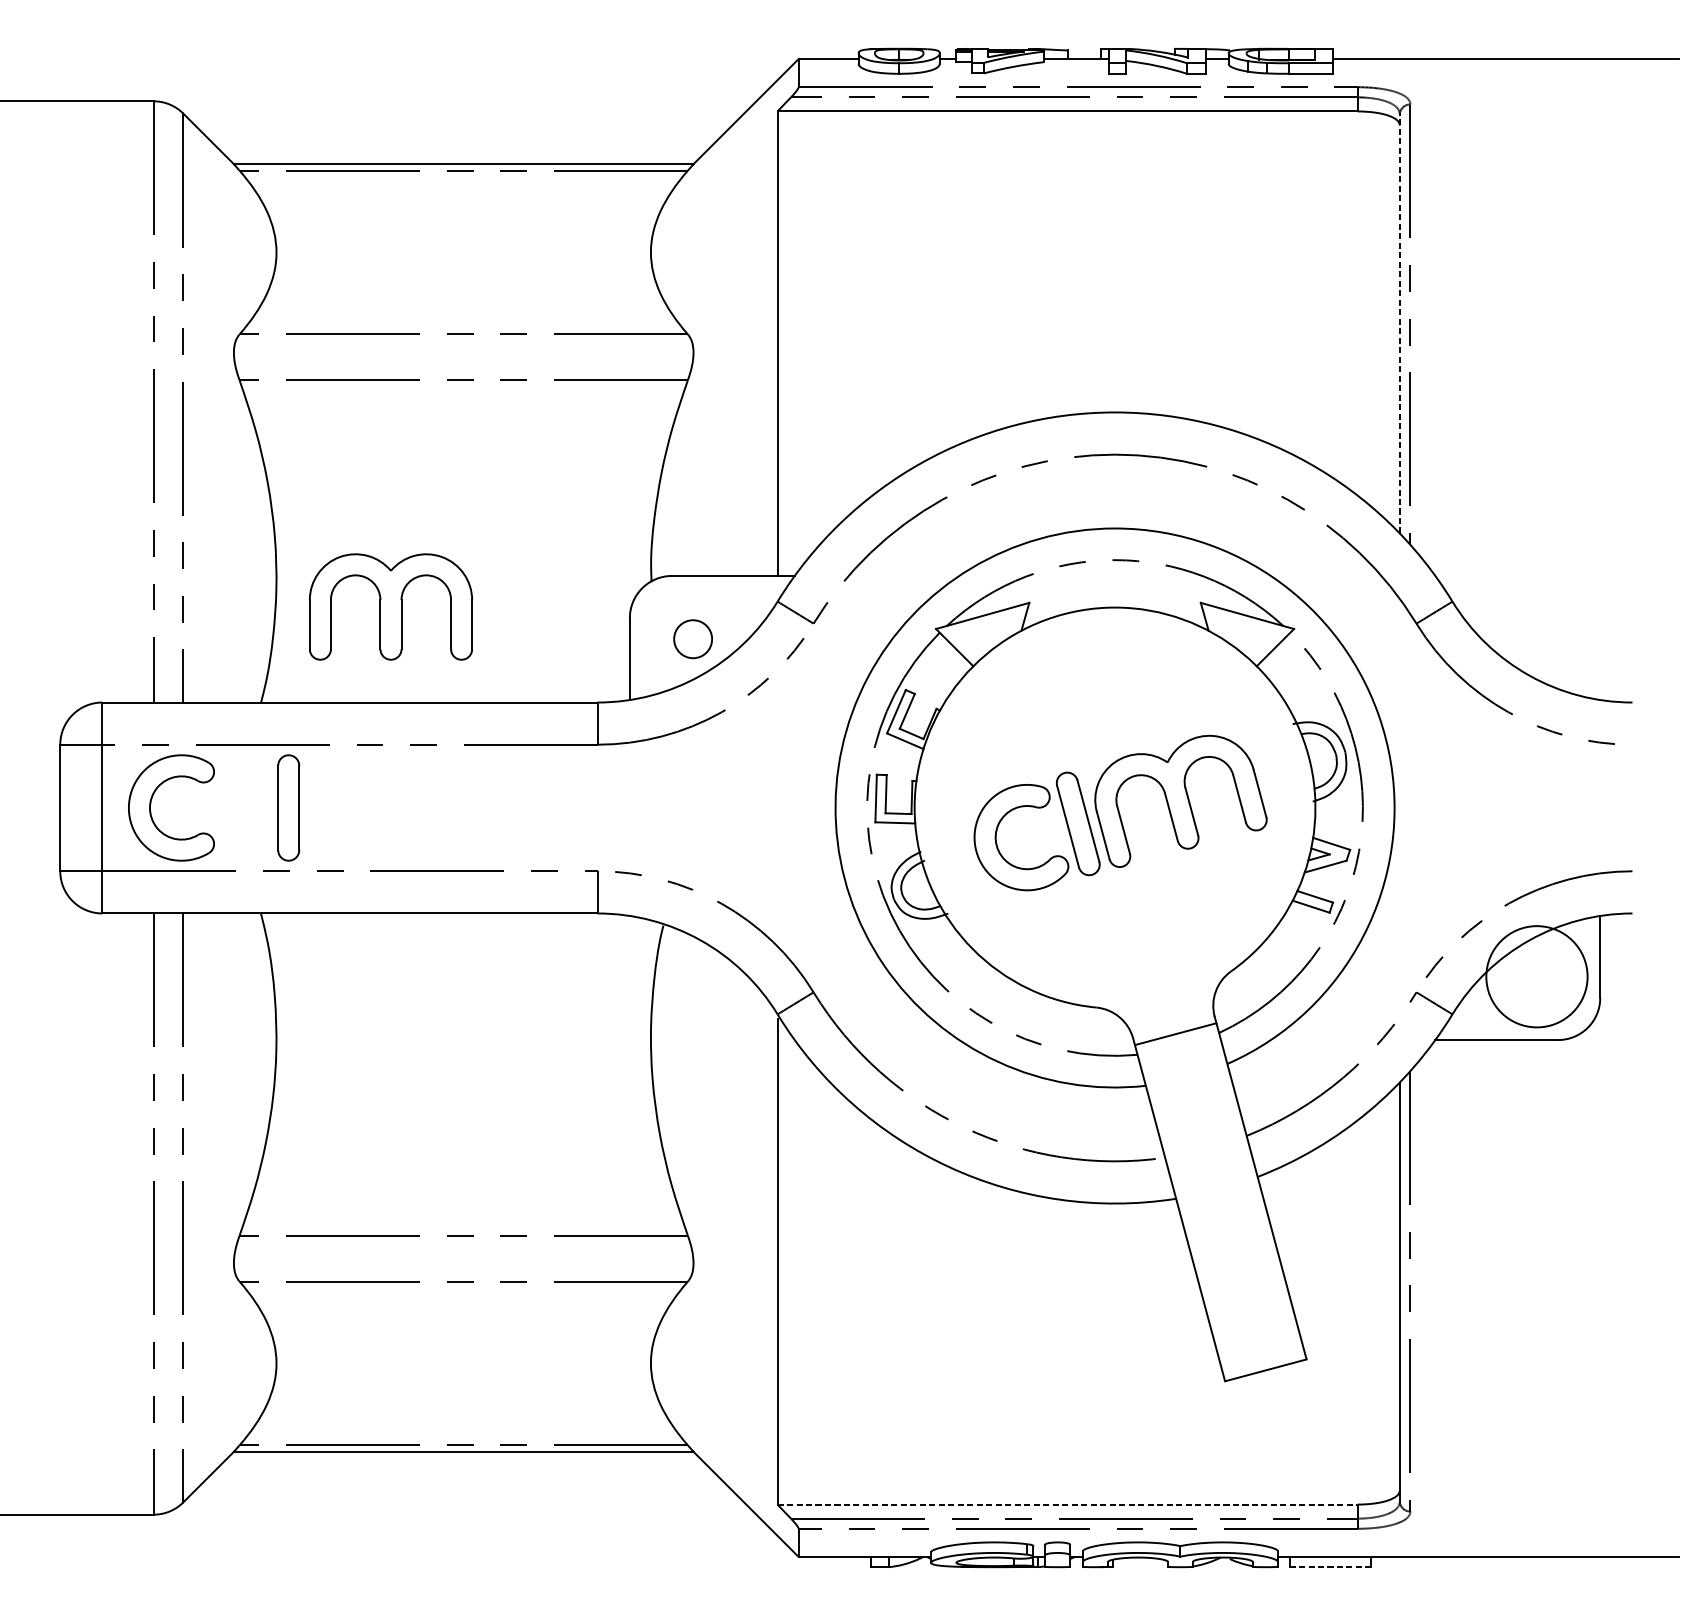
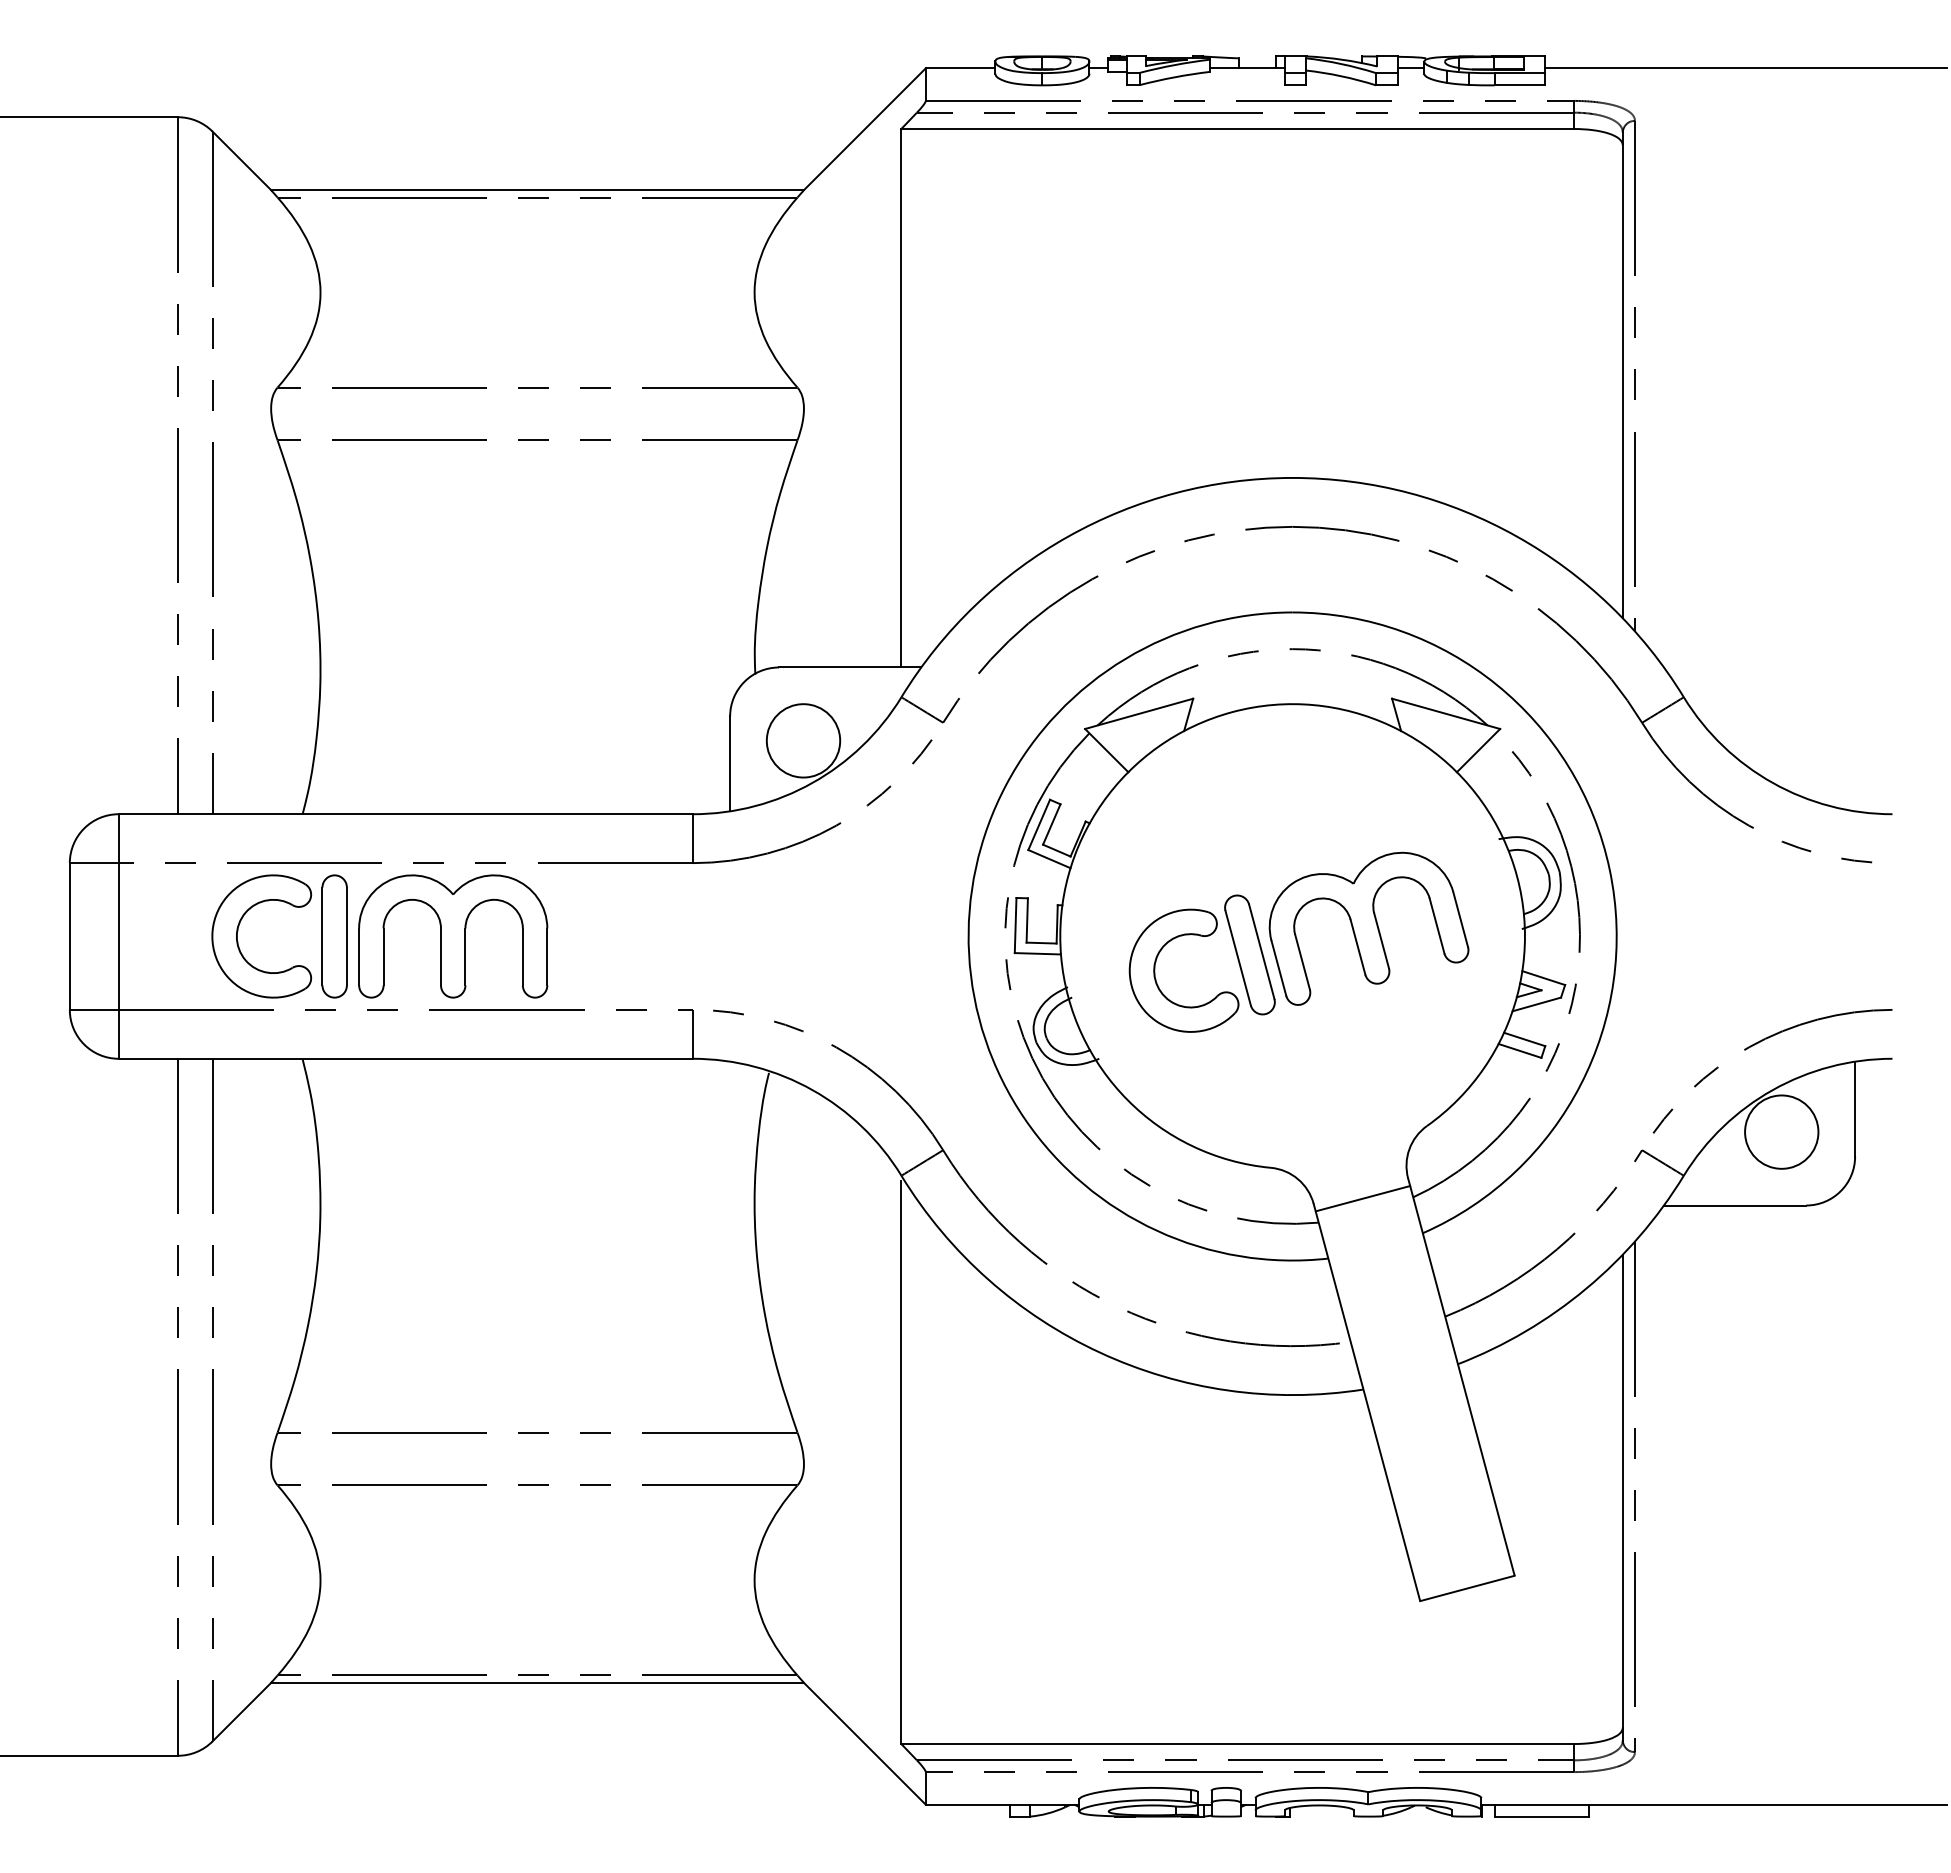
line: (1399, 324) -> (1622, 375), dashed -> solid
part: (391, 607) -> (453, 936), moved
circle: (693, 638) -> (803, 740), size x1.67
part: (151, 803) -> (238, 931), moved
circle: (1536, 976) -> (1781, 1131), size x0.62
line: (1068, 1504) -> (1238, 1744), dashed -> solid
line: (1330, 1567) -> (1542, 1816), dashed -> solid

